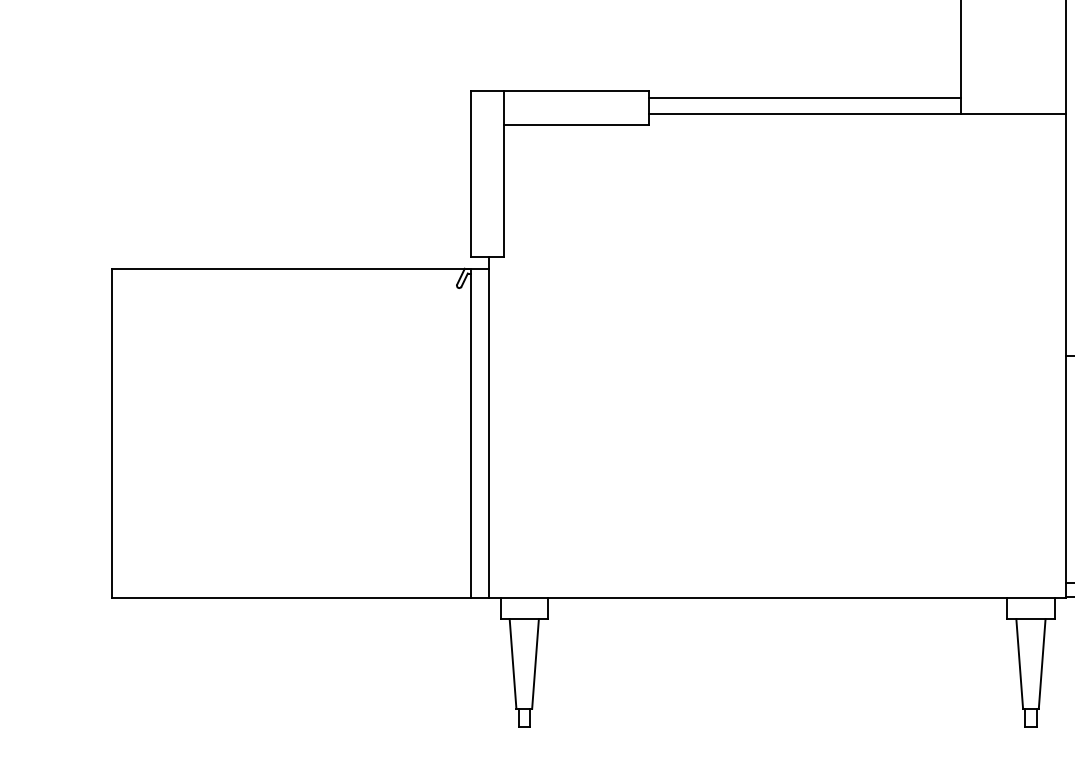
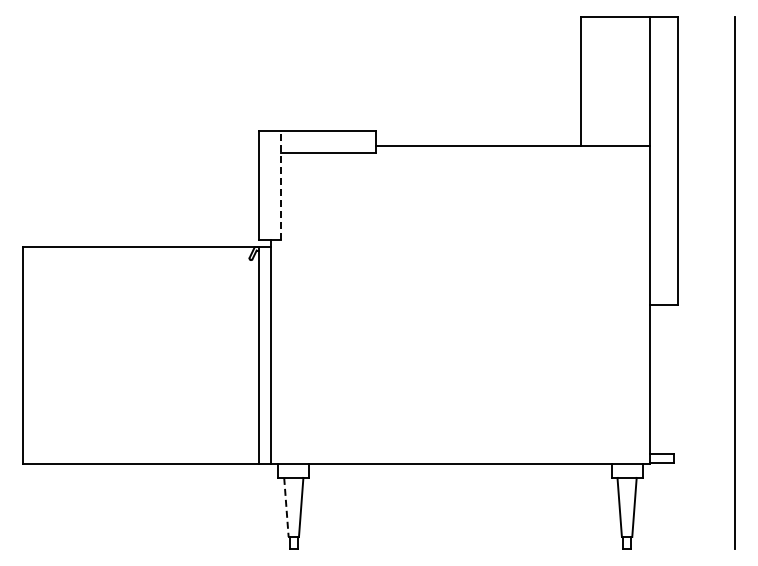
line: (805, 98) -> (478, 135), removed
line: (504, 174) -> (280, 185), solid -> dashed
line: (513, 664) -> (286, 507), solid -> dashed

